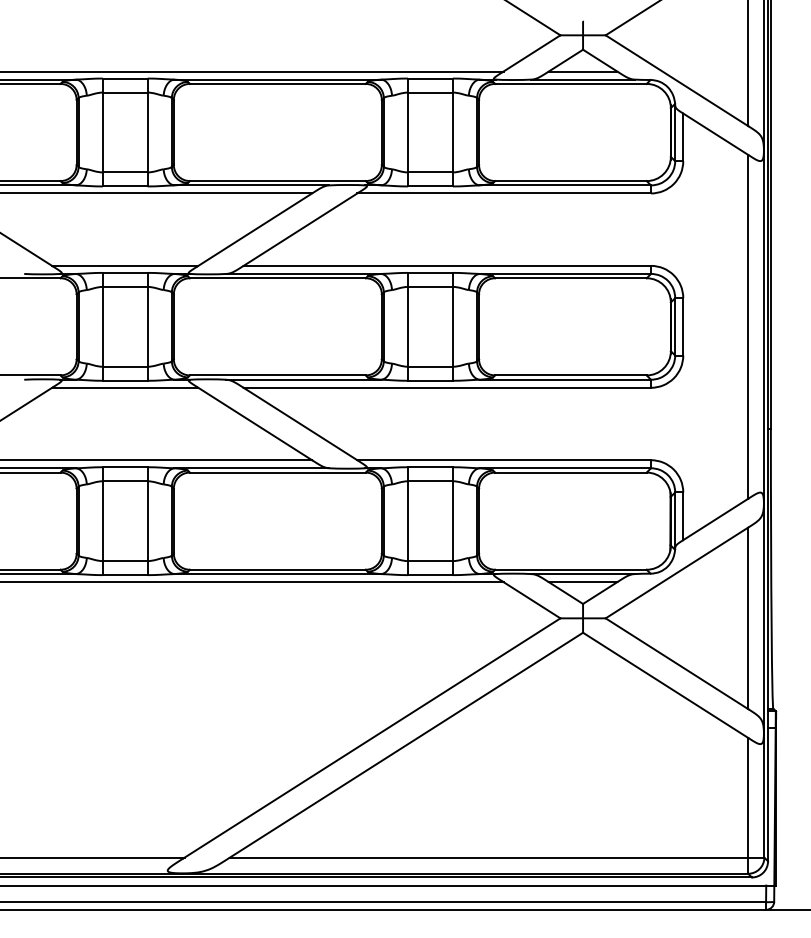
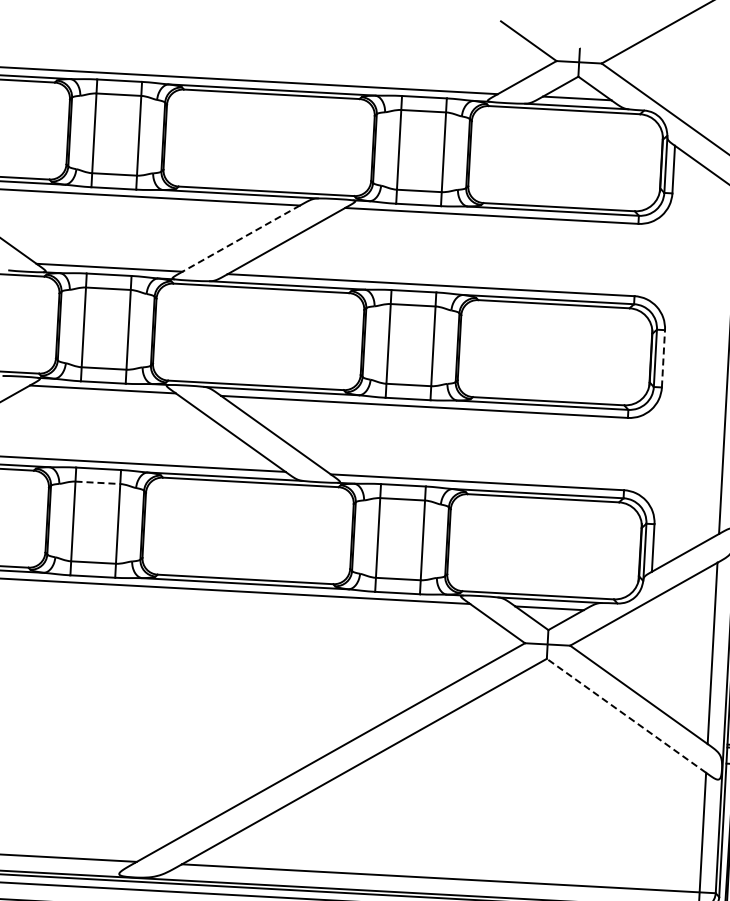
line: (254, 229) -> (240, 238), solid -> dashed
line: (683, 326) -> (663, 358), solid -> dashed
line: (125, 481) -> (98, 483), solid -> dashed
line: (665, 685) -> (626, 715), solid -> dashed

